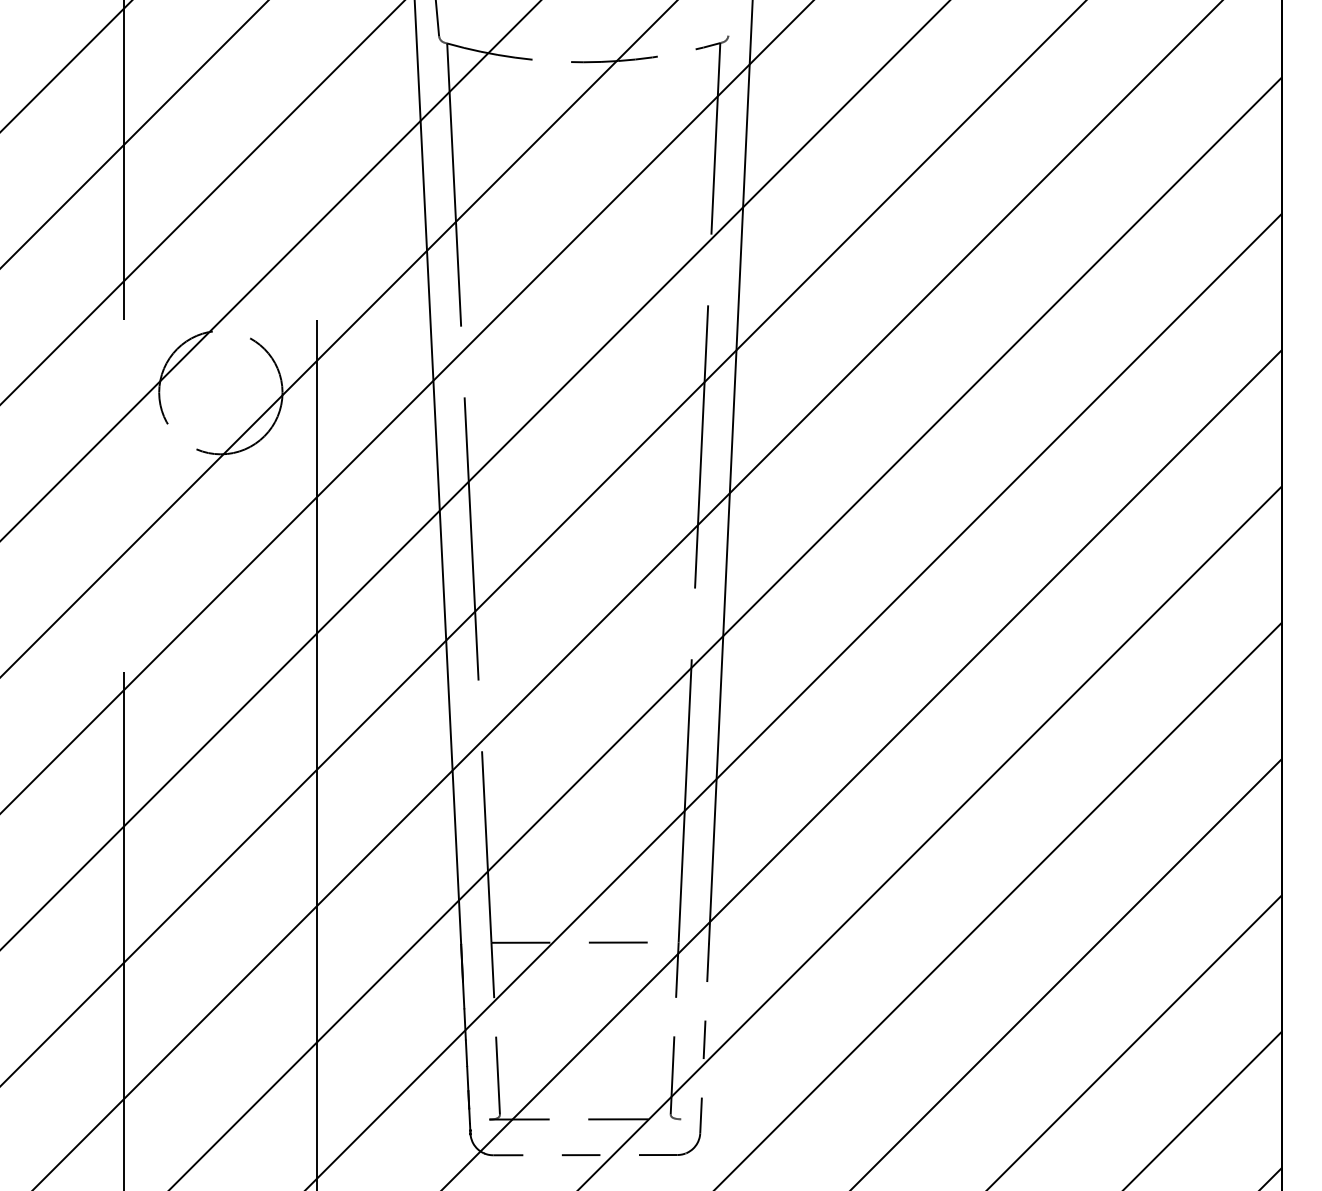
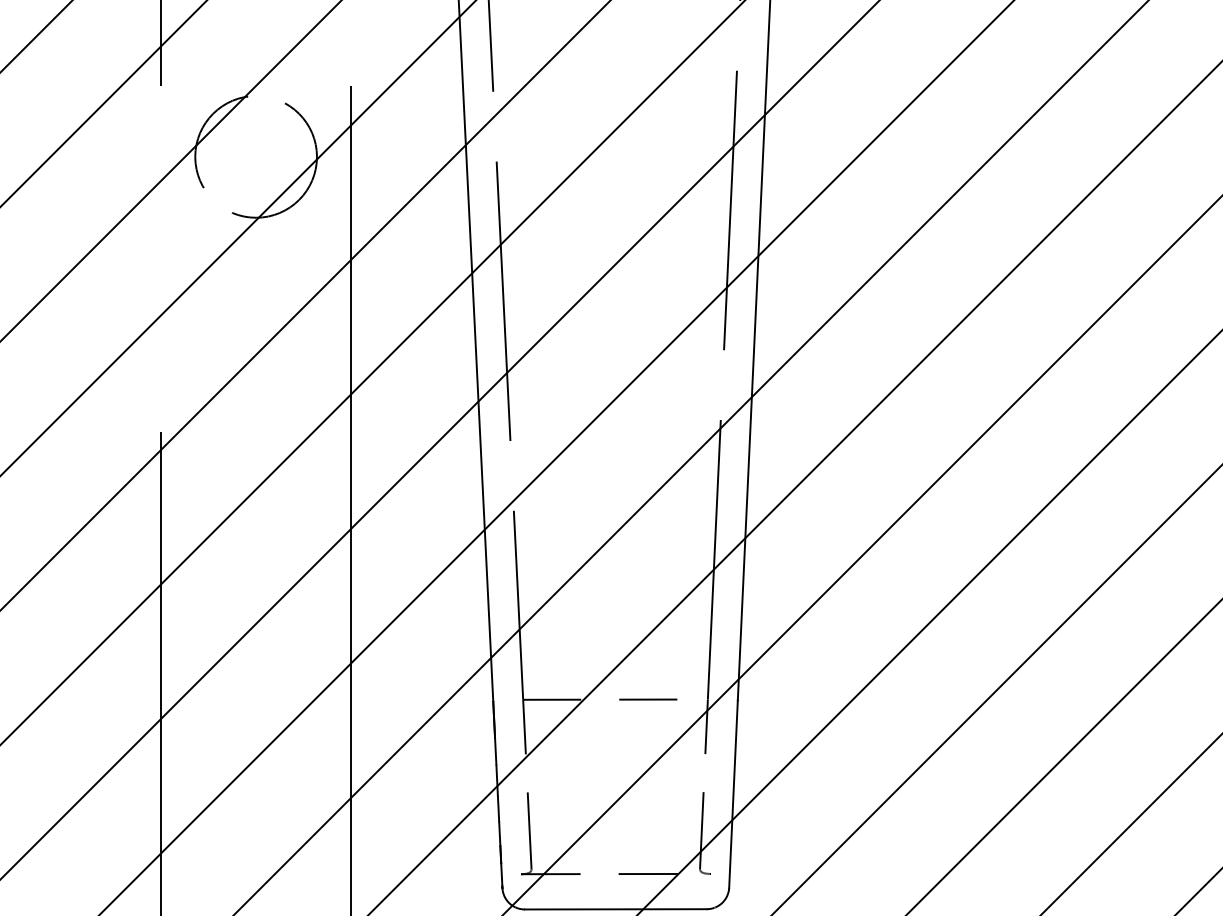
line: (704, 1038) -> (733, 794), dashed -> solid
line: (584, 1155) -> (614, 909), dashed -> solid

